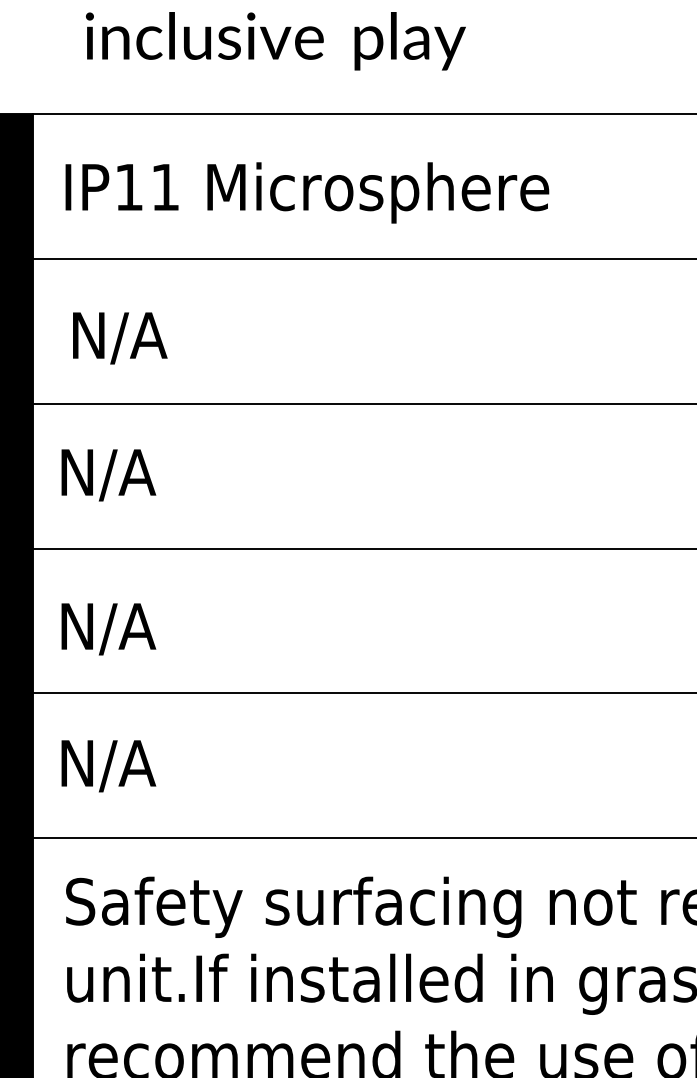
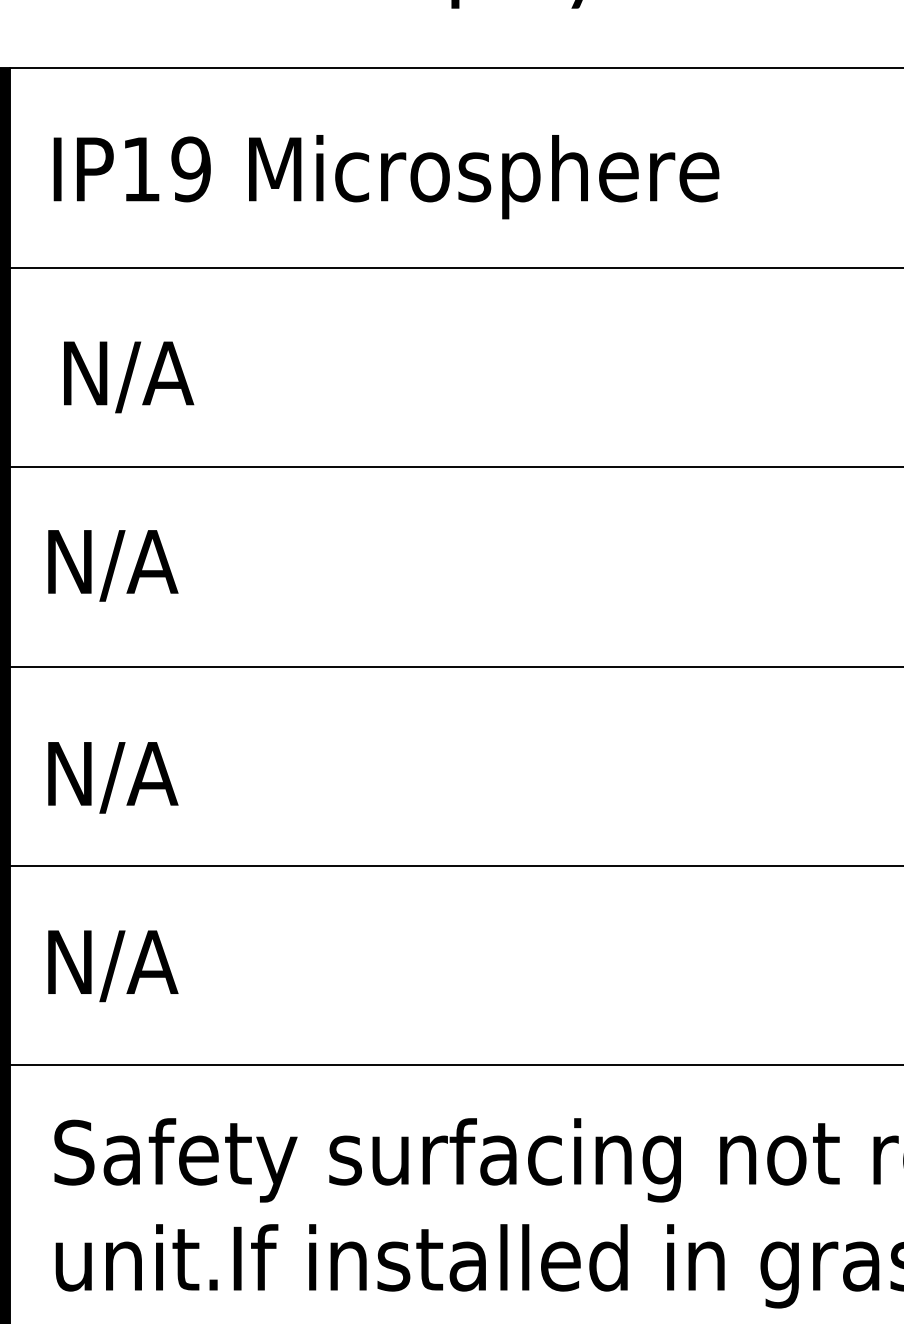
text: (165, 187) -> (191, 169), IP11 -> IP19

